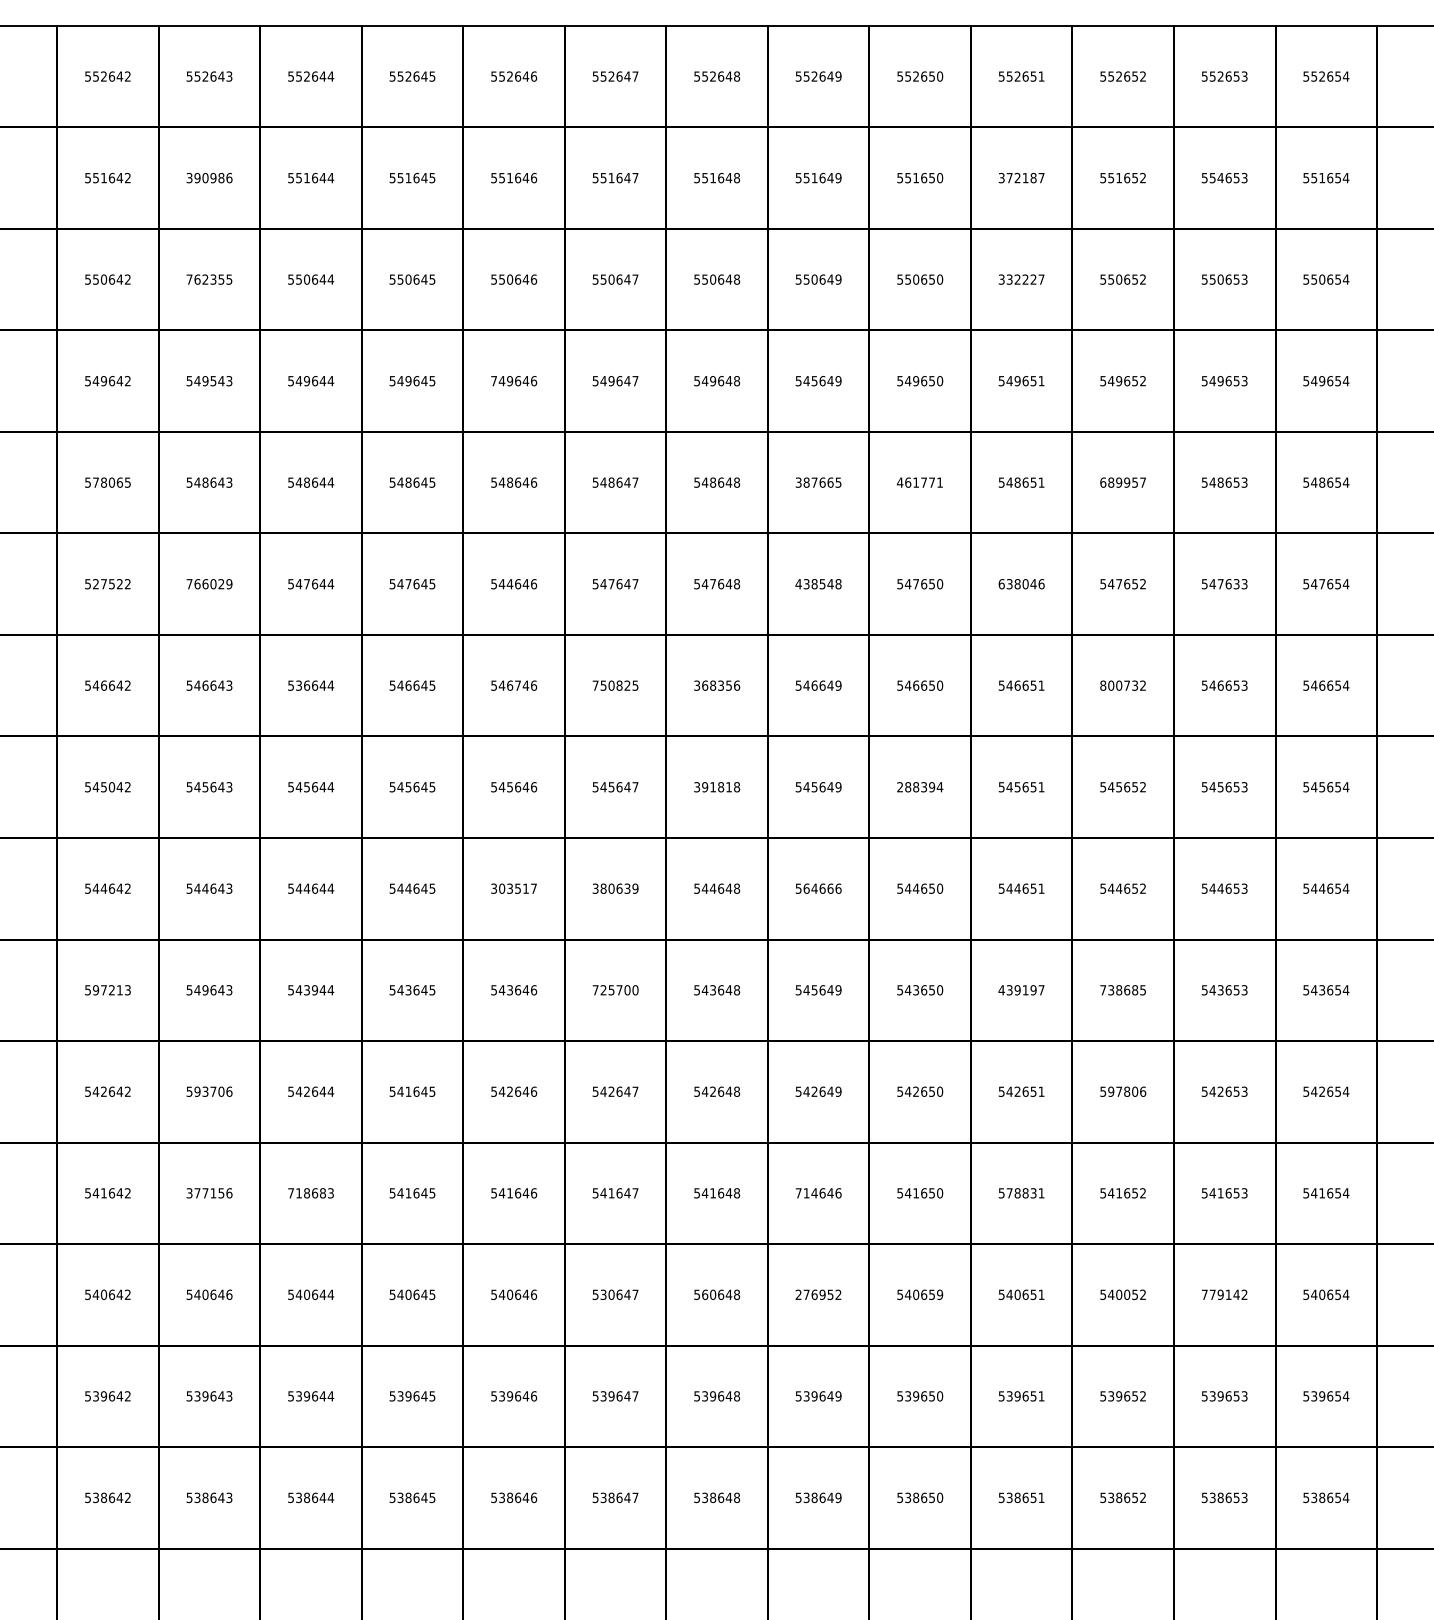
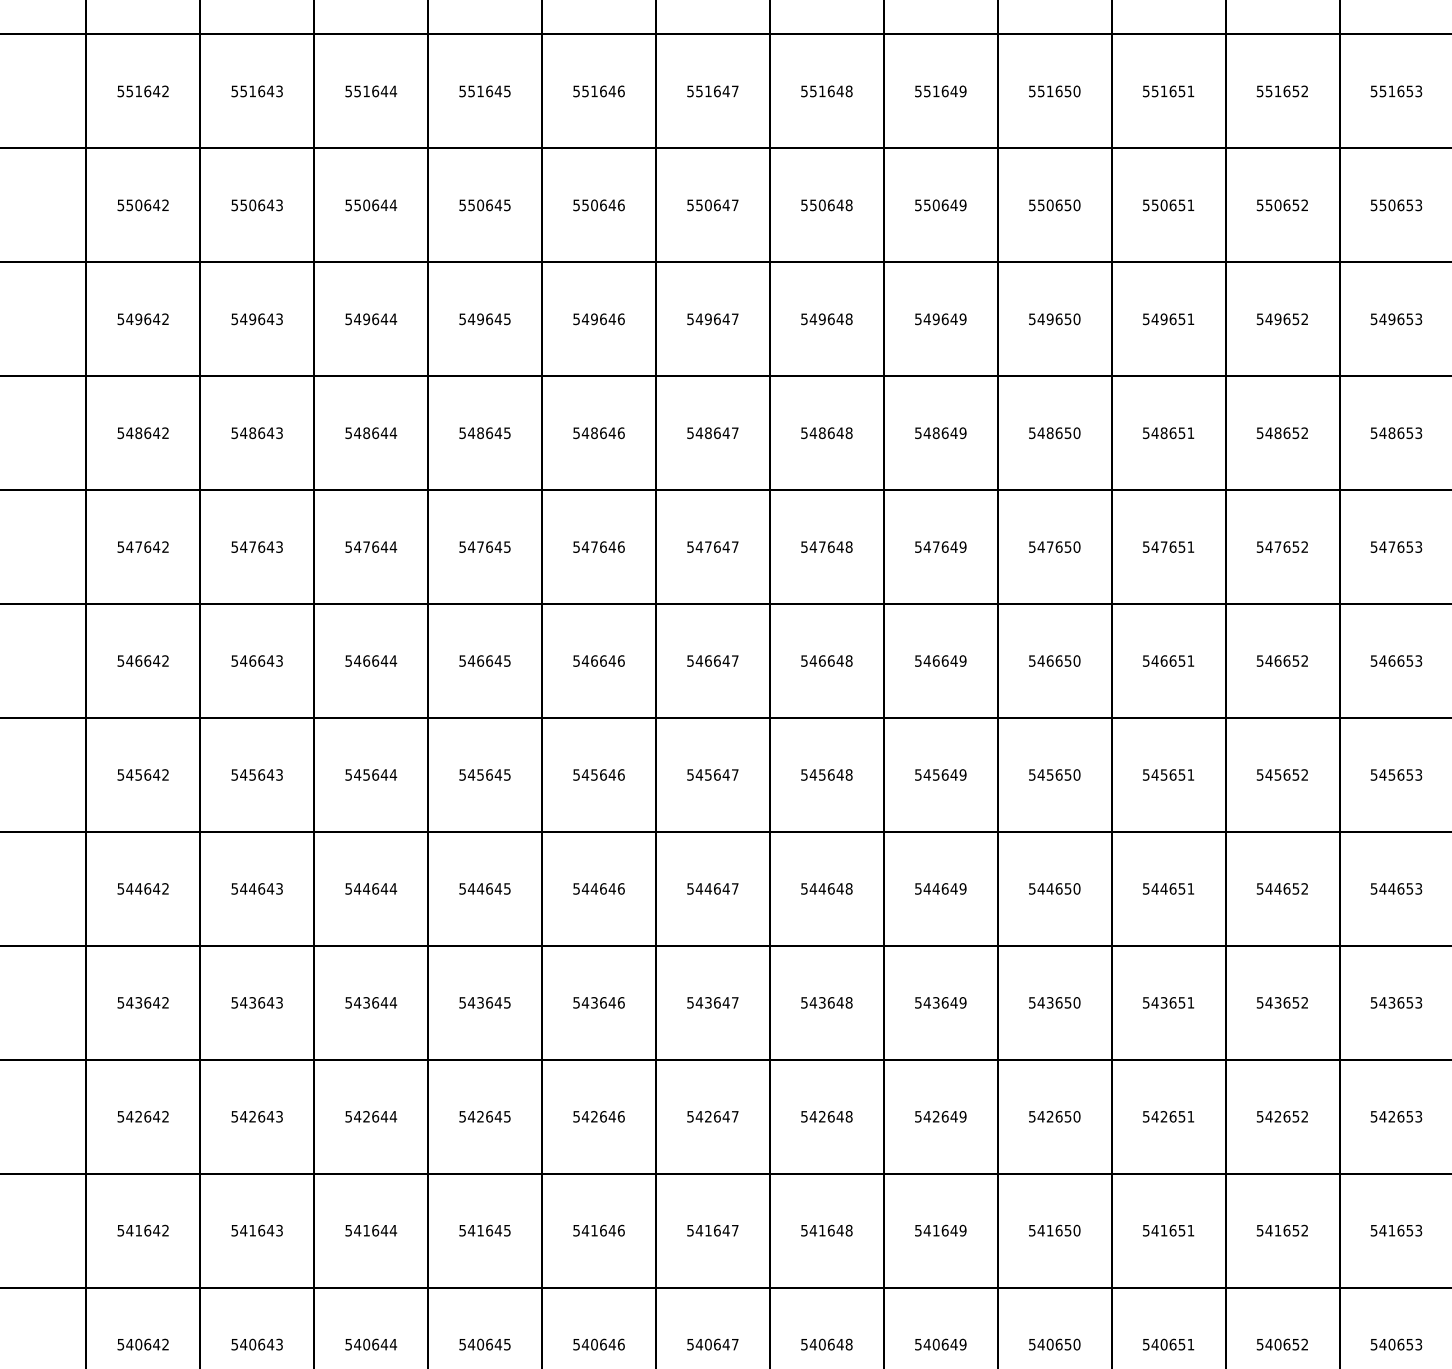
text: (209, 177) -> (257, 90), 390986 -> 551643
text: (1021, 177) -> (1168, 90), 372187 -> 551651
text: (1220, 178) -> (1391, 91), 554653 -> 551653
text: (209, 279) -> (257, 205), 762355 -> 550643
text: (1021, 279) -> (1168, 205), 332227 -> 550651
text: (814, 380) -> (936, 318), 545649 -> 549649
text: (213, 381) -> (261, 319), 549543 -> 549643
text: (493, 381) -> (575, 319), 749646 -> 549646
text: (111, 482) -> (147, 433), 578065 -> 548642
text: (818, 482) -> (940, 433), 387665 -> 548649
text: (919, 482) -> (1053, 433), 461771 -> 548650
text: (1122, 482) -> (1281, 433), 689957 -> 548652
text: (1236, 583) -> (1409, 546), 547633 -> 547653
text: (107, 584) -> (142, 547), 527522 -> 547642
text: (209, 584) -> (257, 547), 766029 -> 547643
text: (509, 584) -> (593, 547), 544646 -> 547646
text: (818, 584) -> (940, 547), 438548 -> 547649
text: (1021, 584) -> (1168, 547), 638046 -> 547651
text: (298, 685) -> (357, 660), 536644 -> 546644
text: (518, 685) -> (603, 660), 546746 -> 546646
text: (615, 685) -> (712, 660), 750825 -> 546647
text: (717, 685) -> (827, 660), 368356 -> 546648
text: (1118, 685) -> (1277, 660), 800732 -> 546652
text: (112, 787) -> (148, 775), 545042 -> 545642
text: (713, 787) -> (822, 775), 391818 -> 545648
text: (920, 787) -> (1055, 775), 288394 -> 545650
text: (514, 888) -> (599, 888), 303517 -> 544646
text: (615, 888) -> (712, 888), 380639 -> 544647
text: (822, 888) -> (945, 888), 564666 -> 544649
text: (814, 989) -> (936, 1001), 545649 -> 543649
text: (111, 990) -> (147, 1003), 597213 -> 543642
text: (205, 990) -> (252, 1003), 549643 -> 543643
text: (314, 990) -> (375, 1003), 543944 -> 543644
text: (615, 990) -> (712, 1003), 725700 -> 543647
text: (1021, 990) -> (1168, 1003), 439197 -> 543651
text: (1122, 990) -> (1281, 1003), 738685 -> 543652
text: (213, 1091) -> (261, 1116), 593706 -> 542643
text: (408, 1091) -> (480, 1116), 541645 -> 542645
text: (1126, 1091) -> (1286, 1116), 597806 -> 542652
text: (209, 1193) -> (257, 1230), 377156 -> 541643
text: (311, 1193) -> (371, 1230), 718683 -> 541644
text: (818, 1193) -> (940, 1230), 714646 -> 541649
text: (1021, 1193) -> (1168, 1230), 578831 -> 541651
text: (229, 1294) -> (279, 1344), 540646 -> 540643
text: (603, 1294) -> (699, 1344), 530647 -> 540647
text: (704, 1294) -> (812, 1344), 560648 -> 540648
text: (818, 1294) -> (940, 1344), 276952 -> 540649
text: (939, 1294) -> (1076, 1344), 540659 -> 540650
text: (1127, 1294) -> (1287, 1344), 540052 -> 540652
text: (1224, 1294) -> (1396, 1344), 779142 -> 540653

